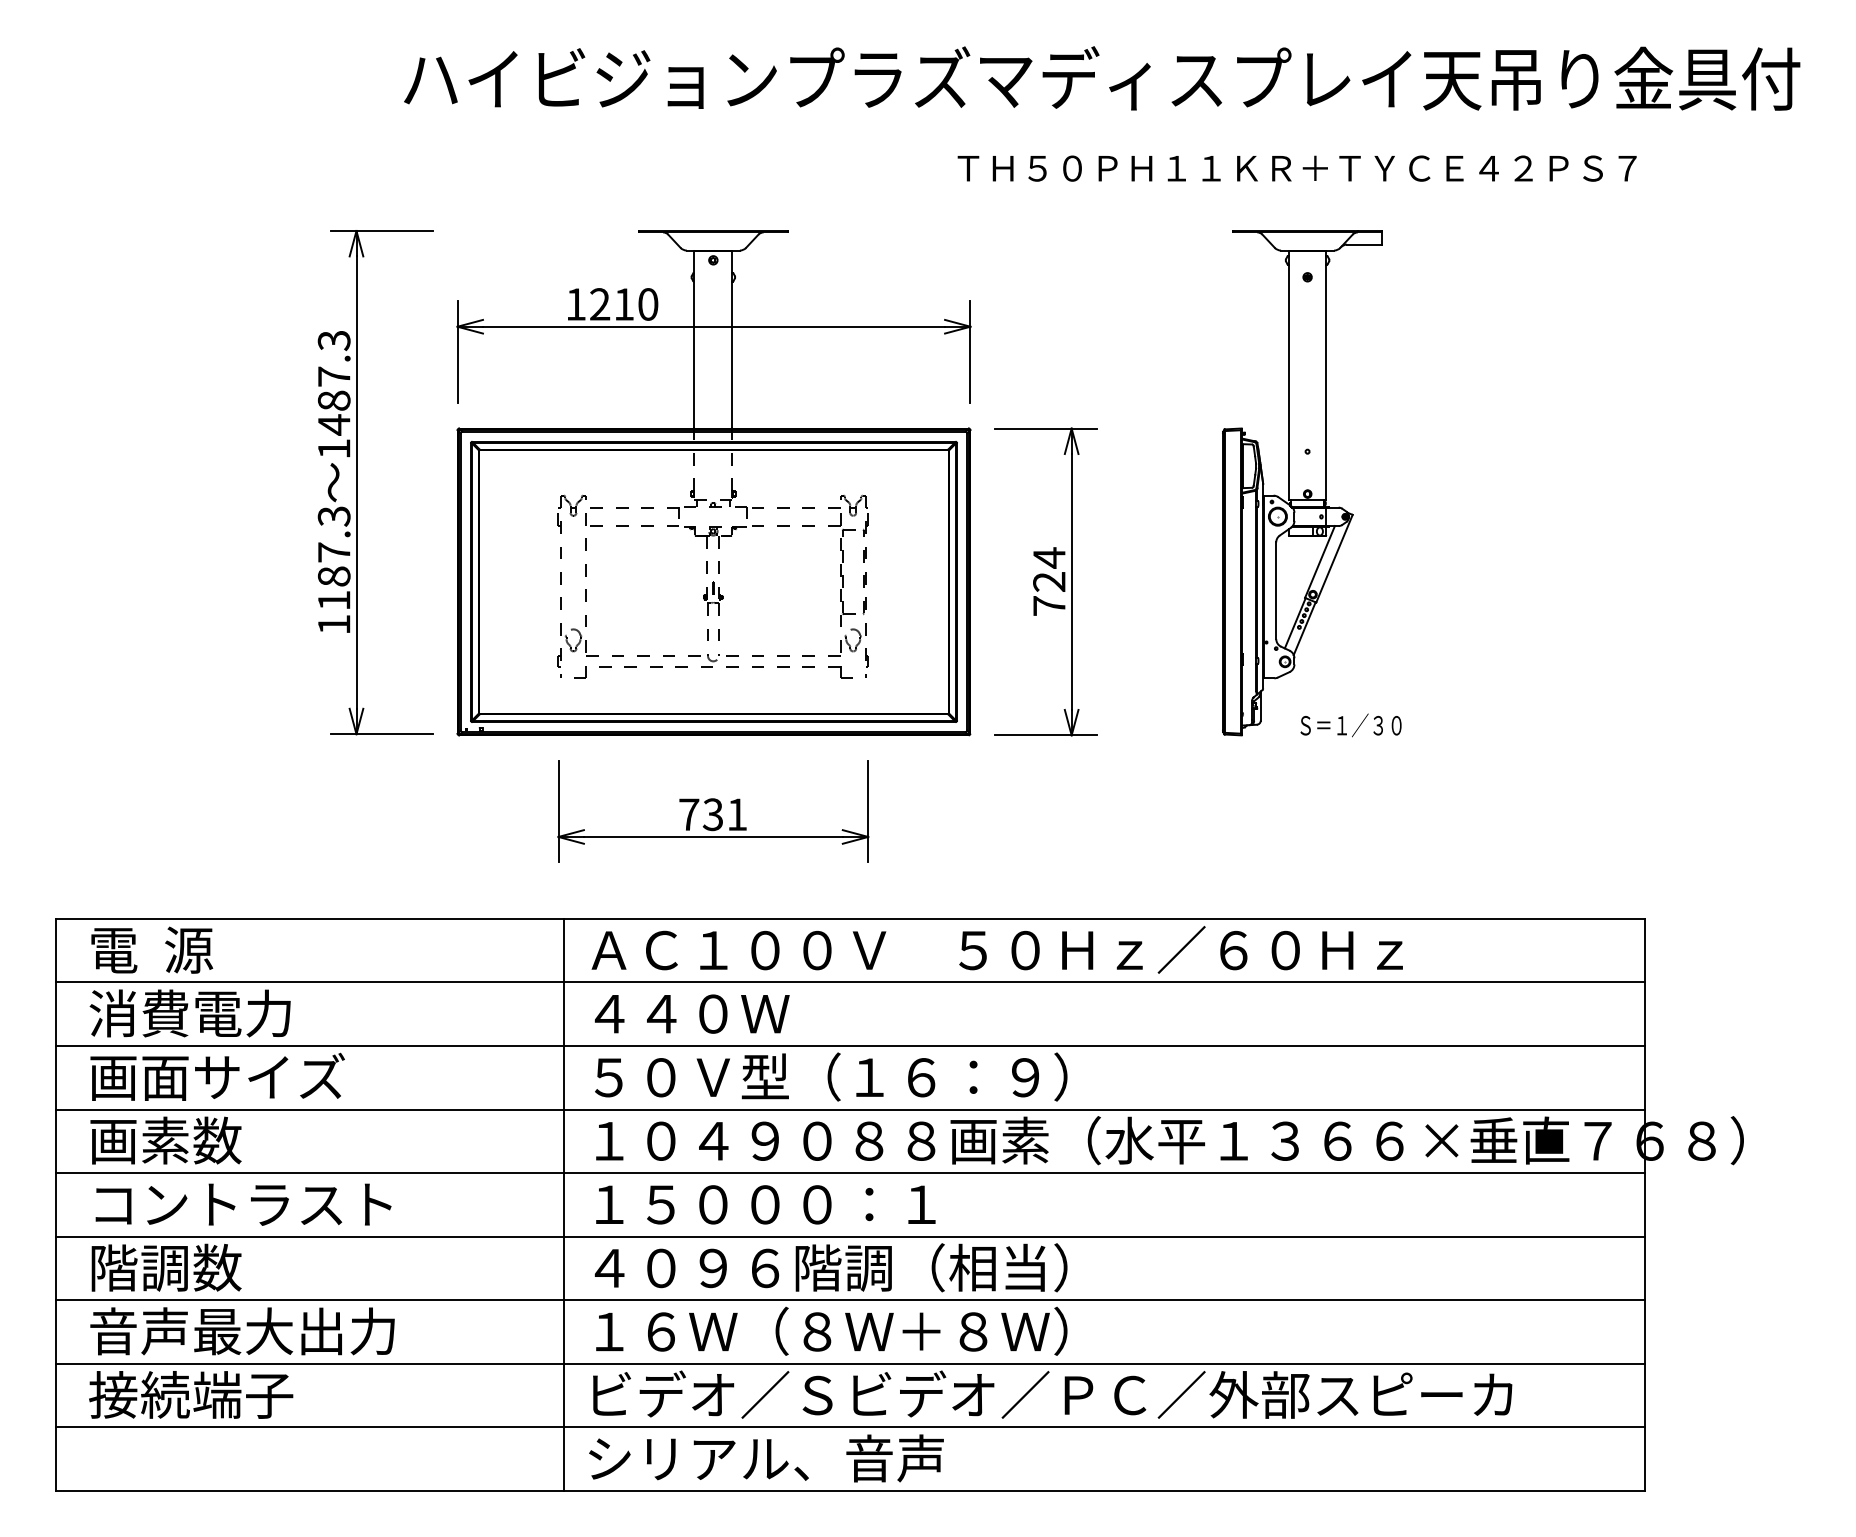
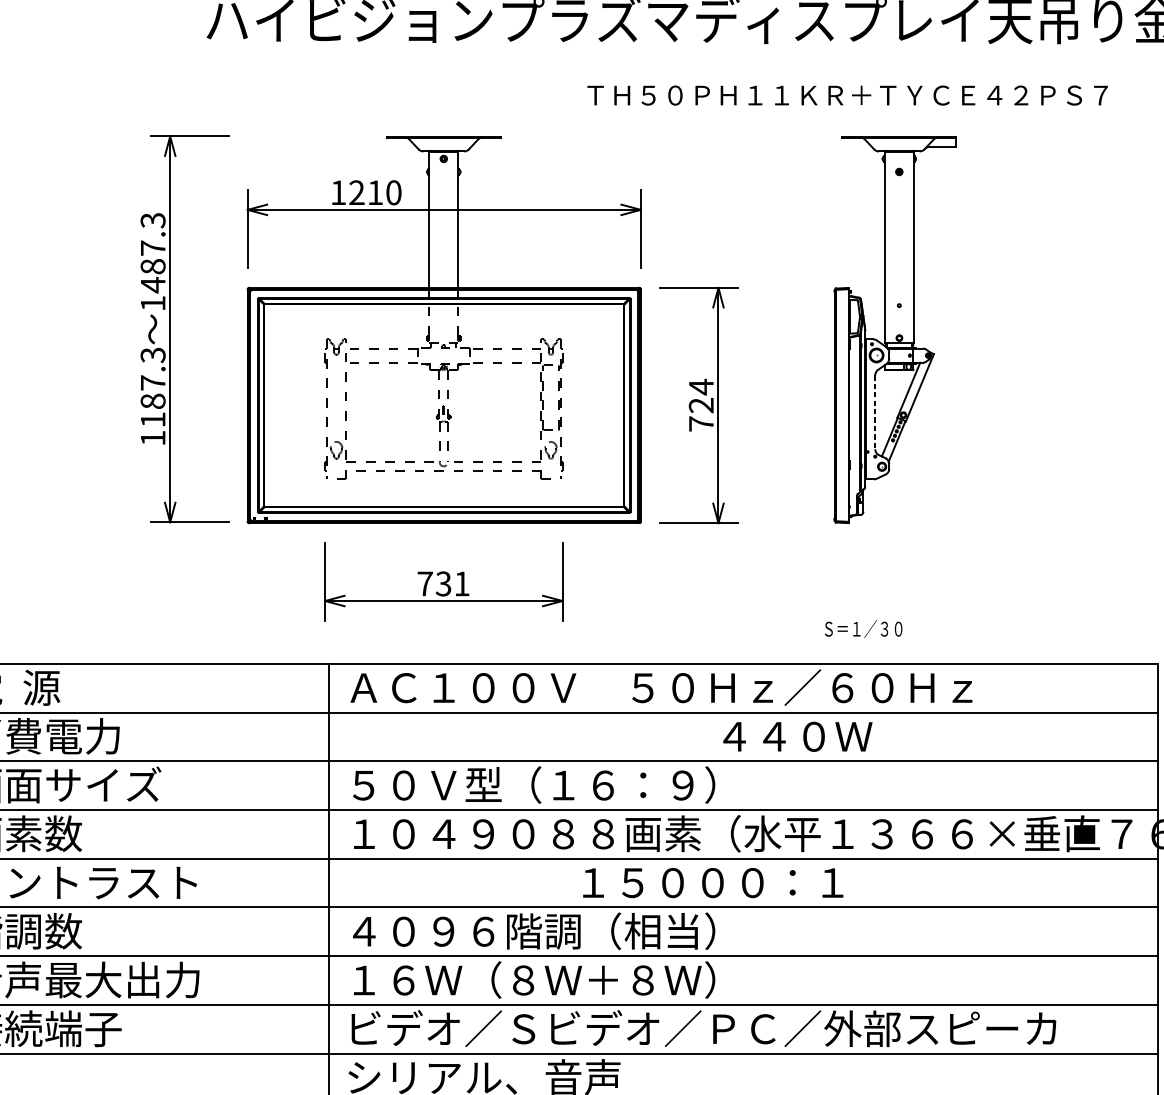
text: (1296, 168) -> (847, 95), moved
line: (1276, 591) -> (875, 412), solid -> dashed
text: (1350, 725) -> (863, 629), moved
text: (691, 1013) -> (797, 736), moved
text: (765, 1204) -> (712, 882), moved

